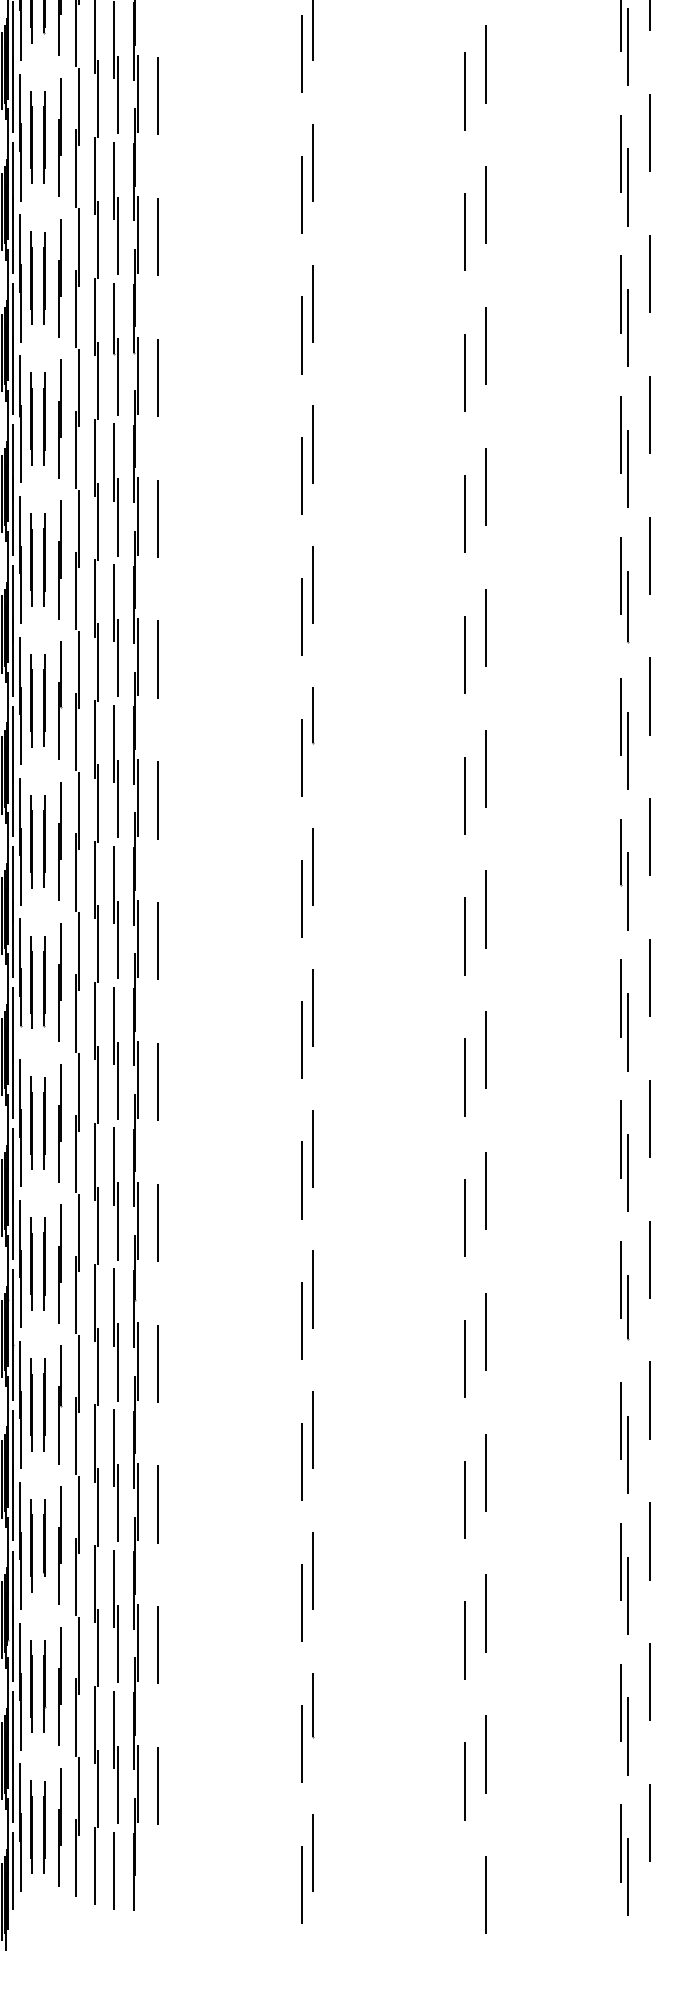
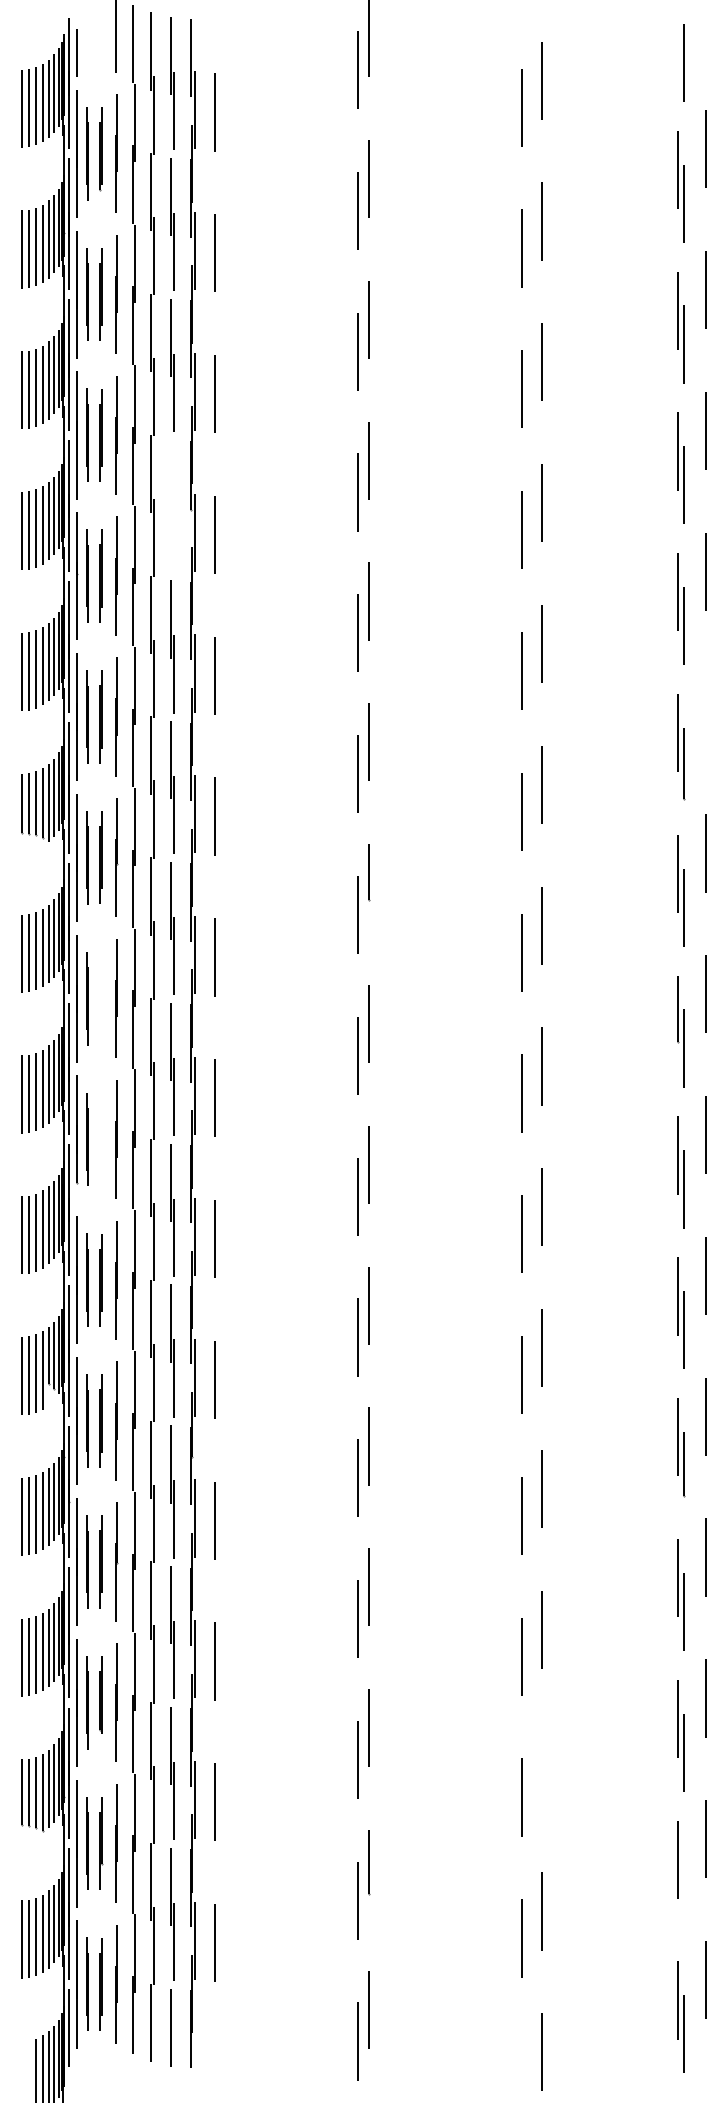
part: (116, 349) -> (172, 506), removed
line: (650, 555) -> (706, 712), removed
line: (44, 841) -> (100, 998), removed
line: (44, 981) -> (100, 1138), removed
line: (485, 1613) -> (541, 1770), removed
line: (628, 1736) -> (684, 1893), removed

